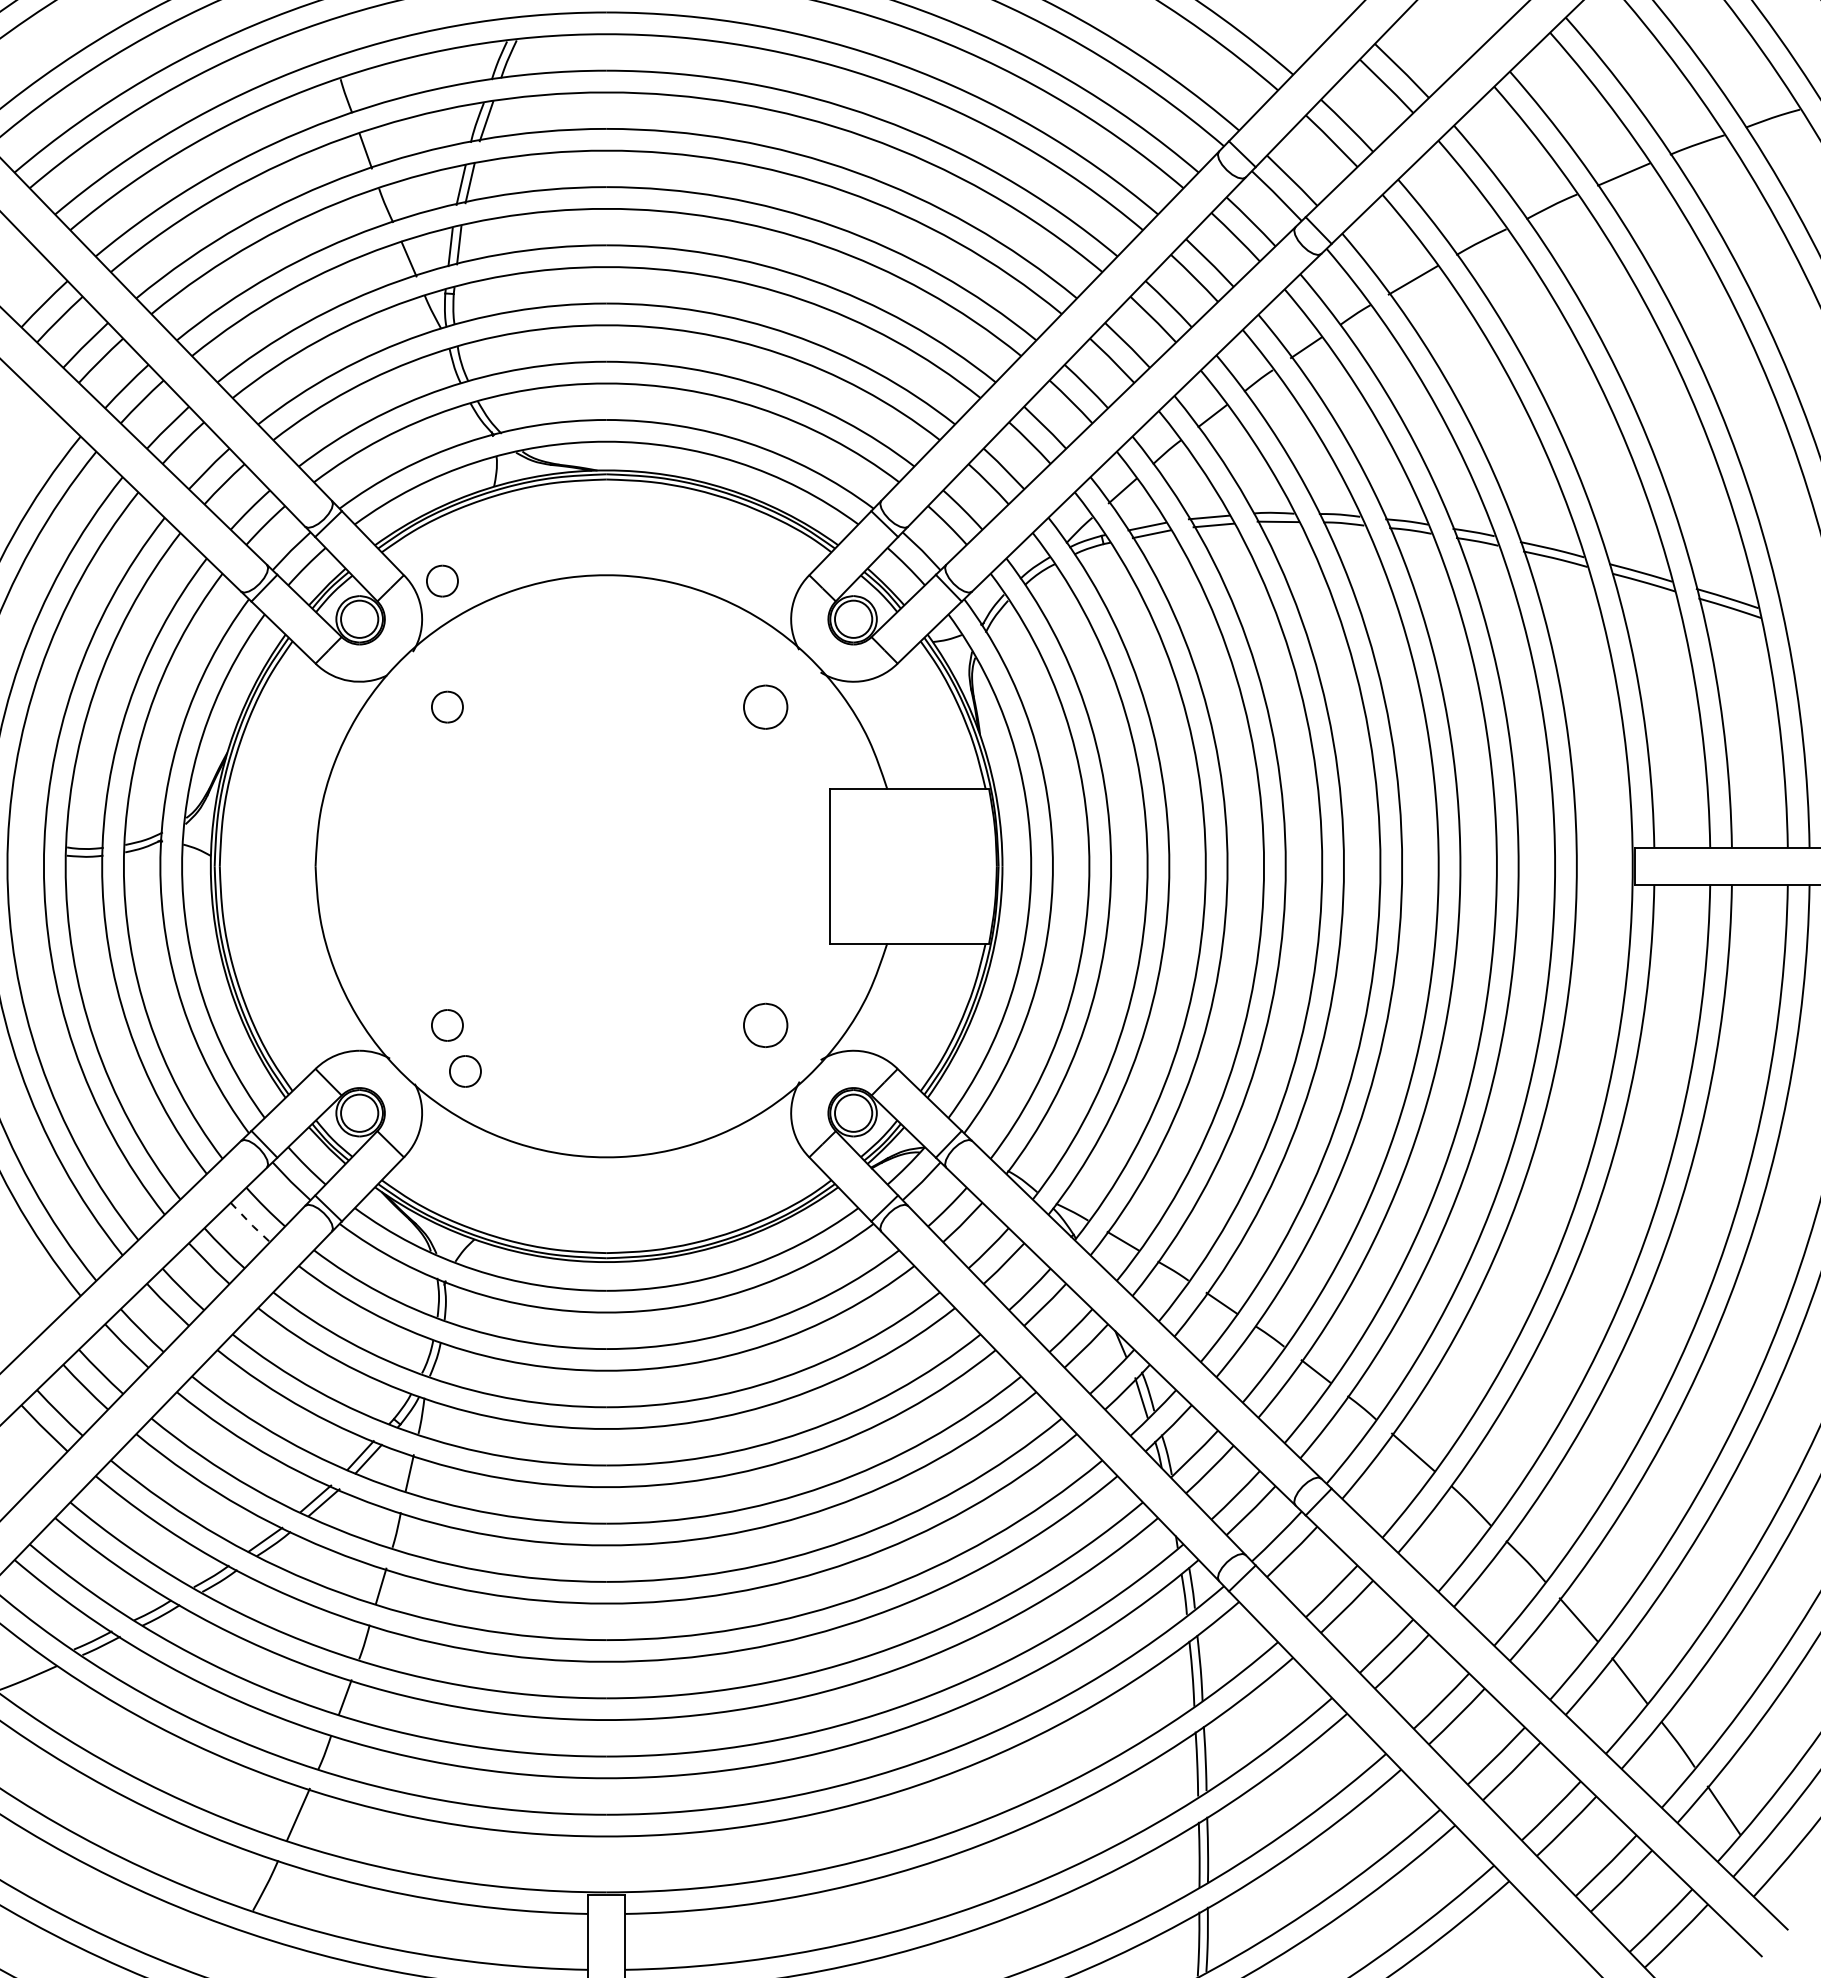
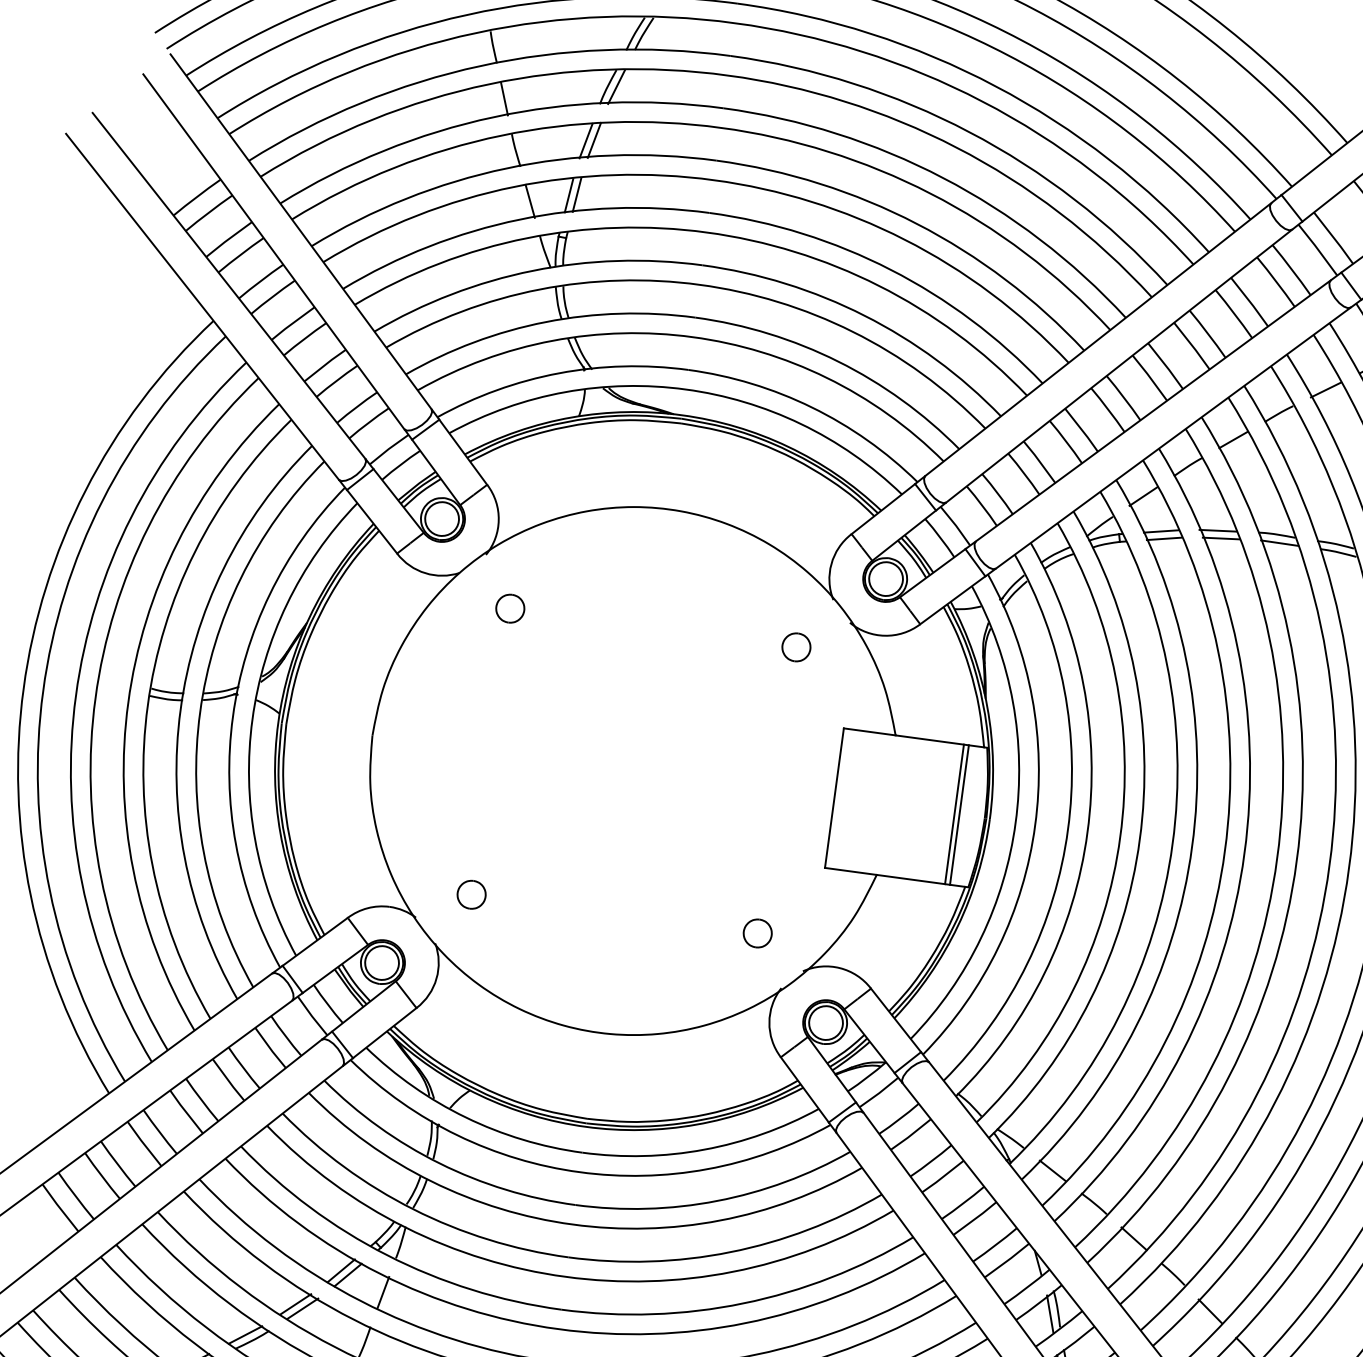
part: (442, 580) -> (521, 494), removed
part: (765, 706) -> (796, 646), size x0.71
line: (963, 865) -> (954, 813), added
line: (968, 865) -> (959, 814), added
part: (765, 1025) -> (757, 933), size x0.71
part: (465, 1071) -> (482, 938), removed
line: (250, 1223) -> (270, 1048), dashed -> solid

